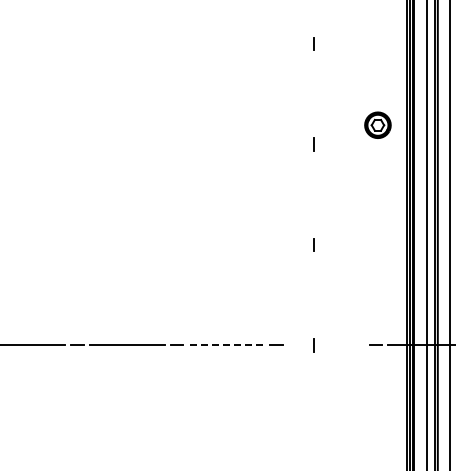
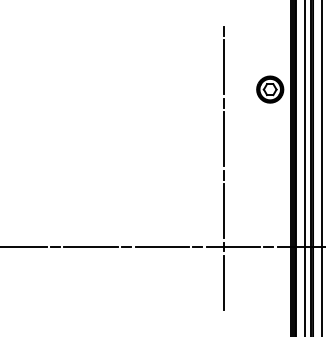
line: (313, 93) -> (224, 66), added
part: (377, 125) -> (269, 89), size x1.43
line: (313, 194) -> (224, 139), added
line: (313, 294) -> (224, 210), added
line: (227, 345) -> (162, 247), dashed -> solid
line: (325, 345) -> (232, 247), added
line: (313, 395) -> (224, 282), added

